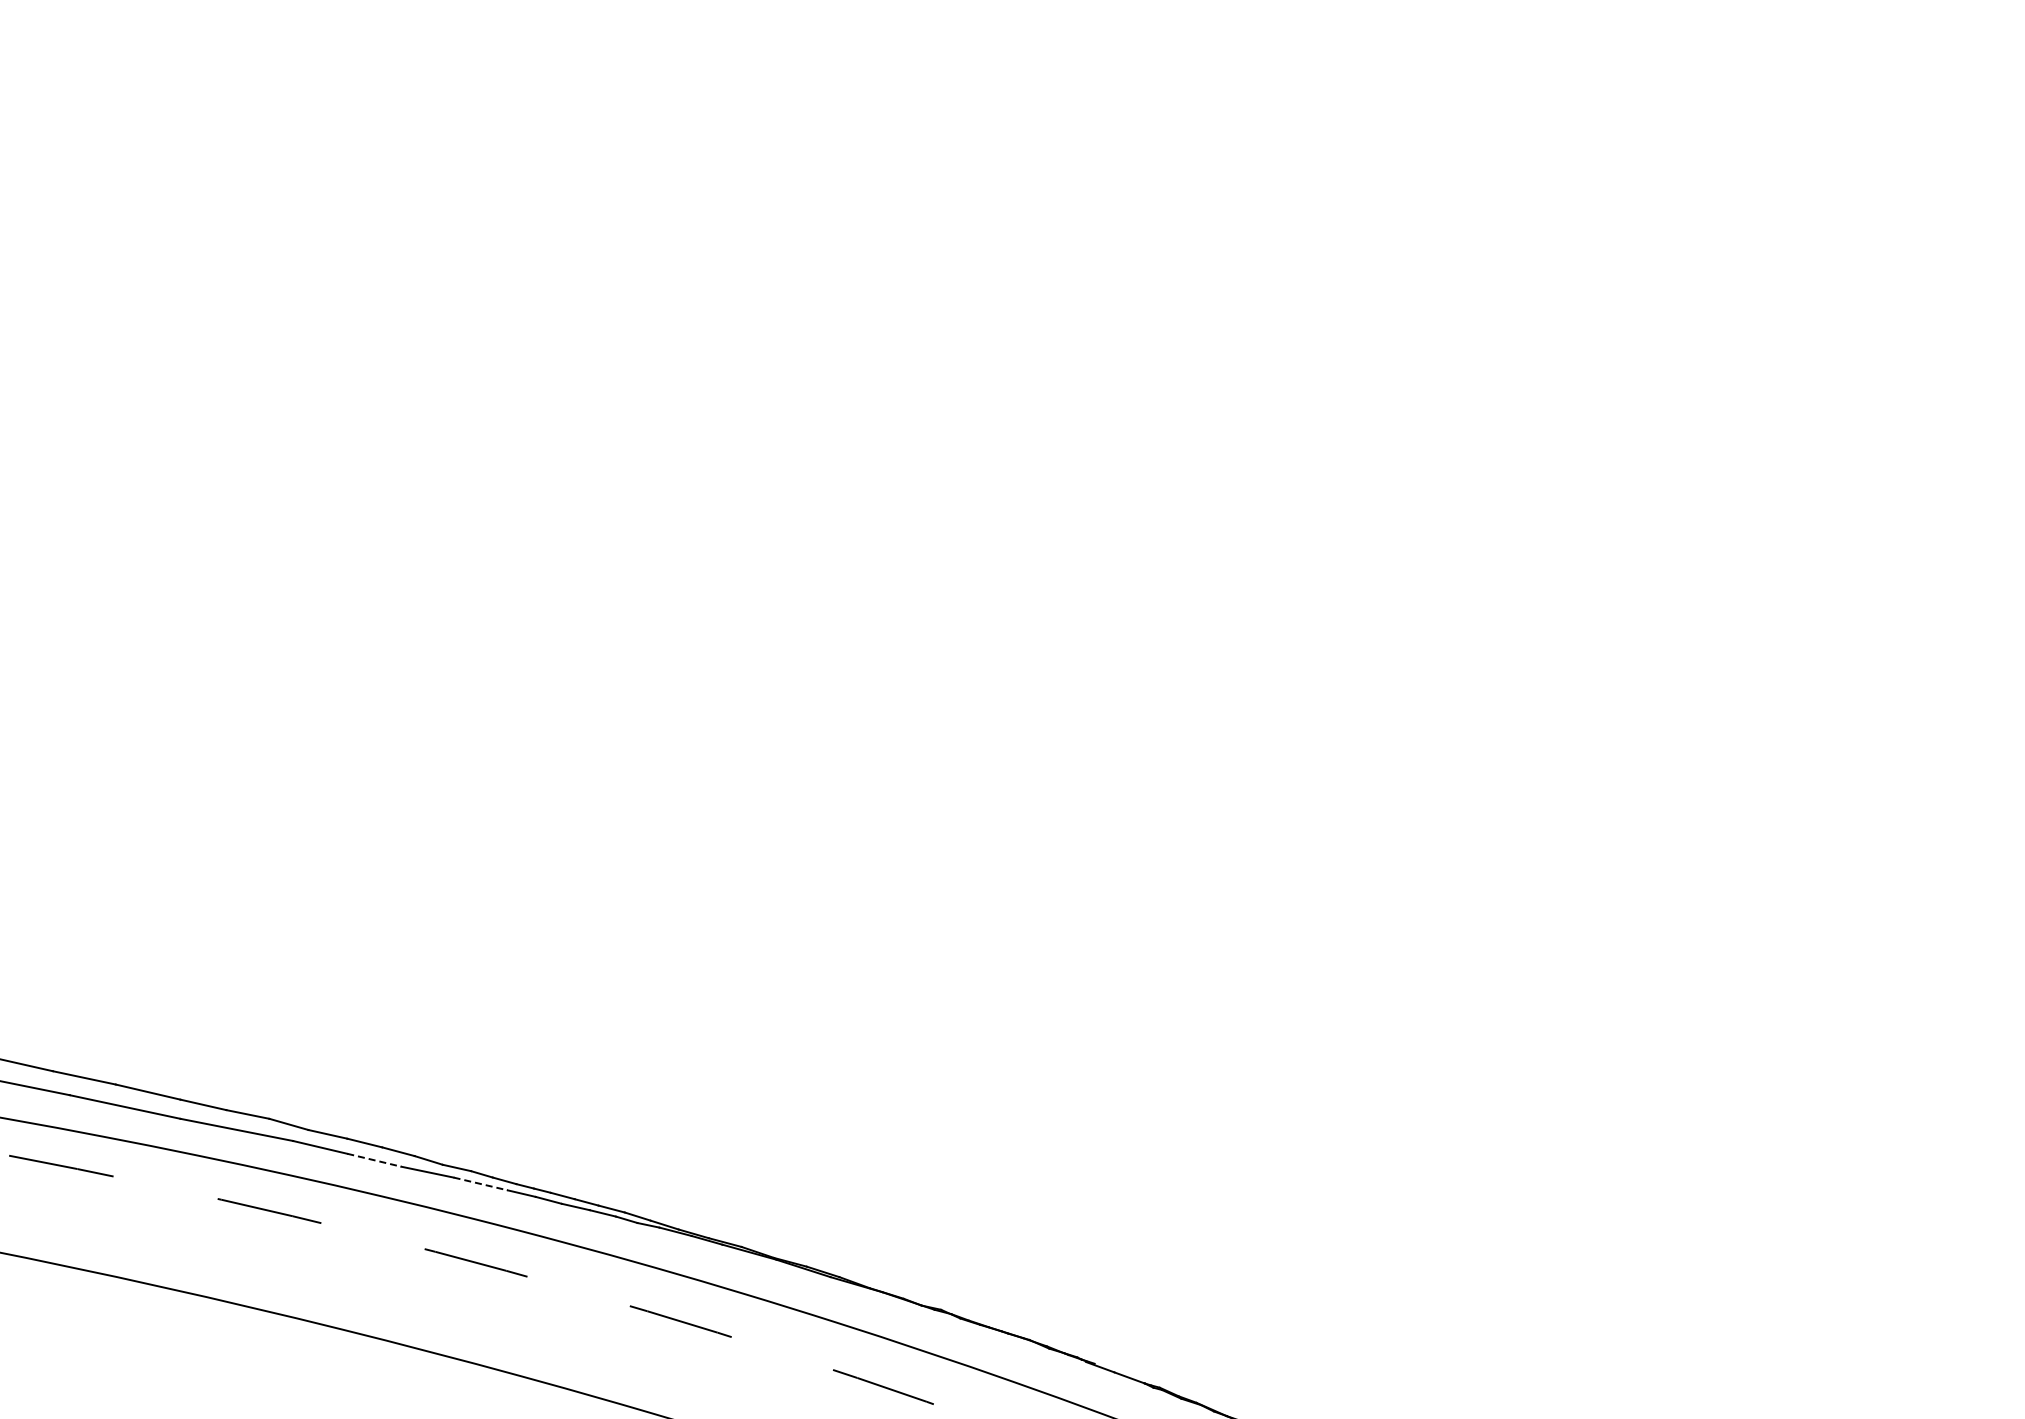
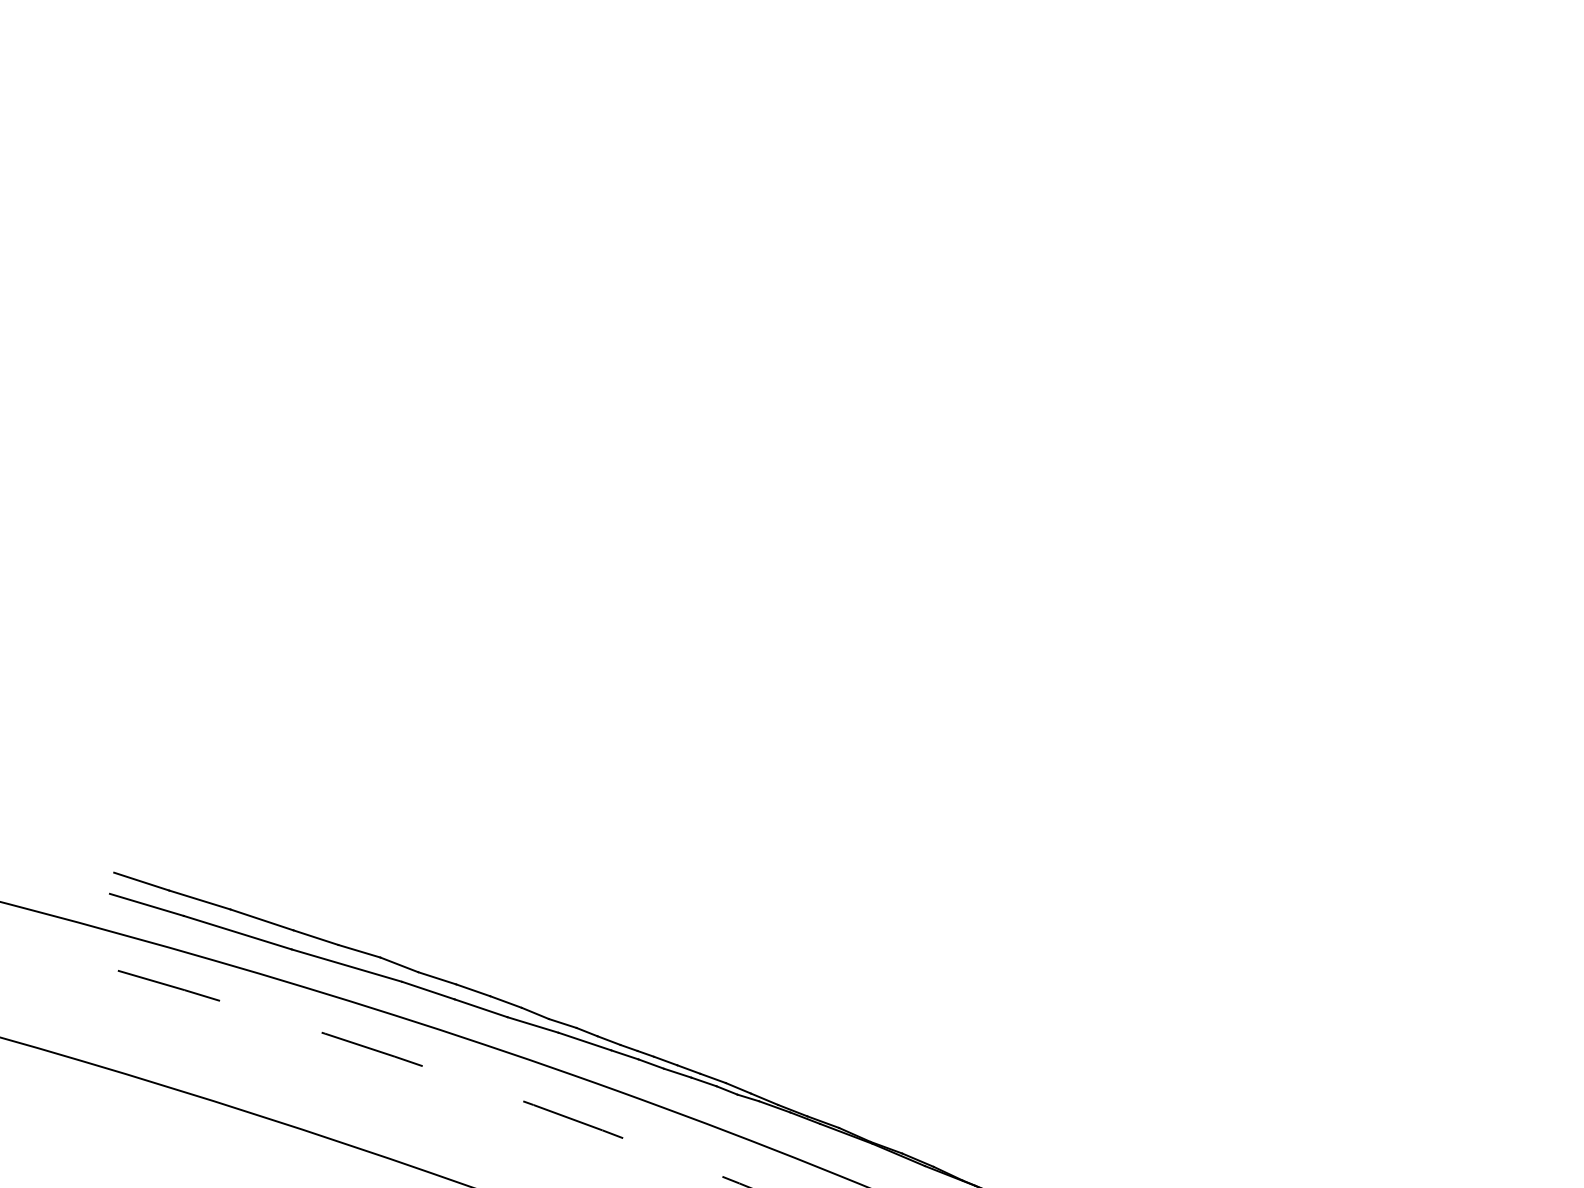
line: (374, 1160) -> (481, 1008), dashed -> solid
line: (480, 1183) -> (584, 1041), dashed -> solid

